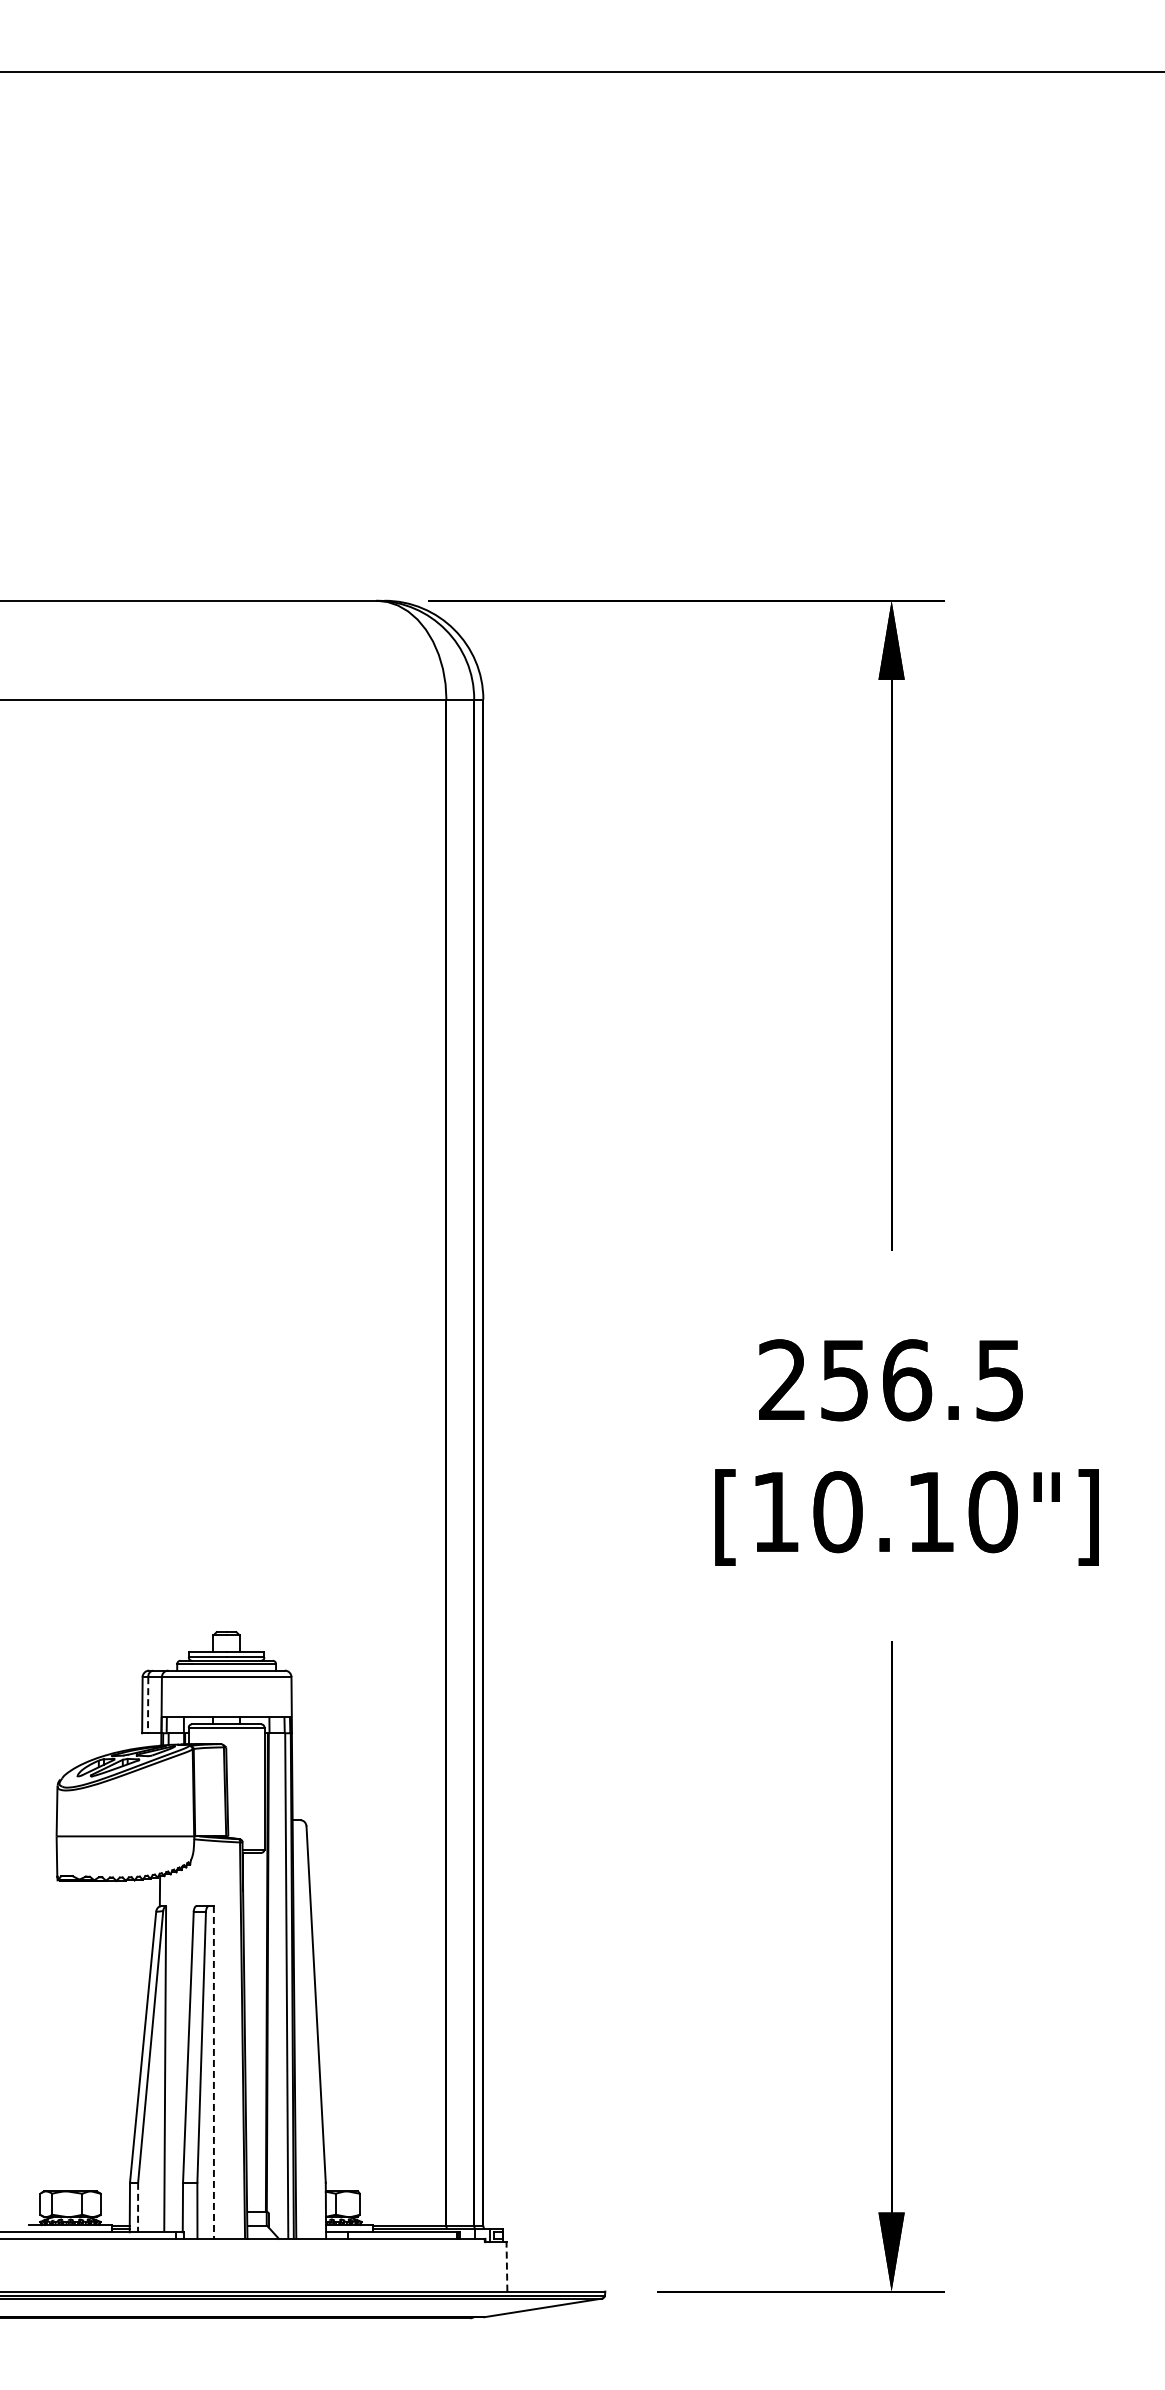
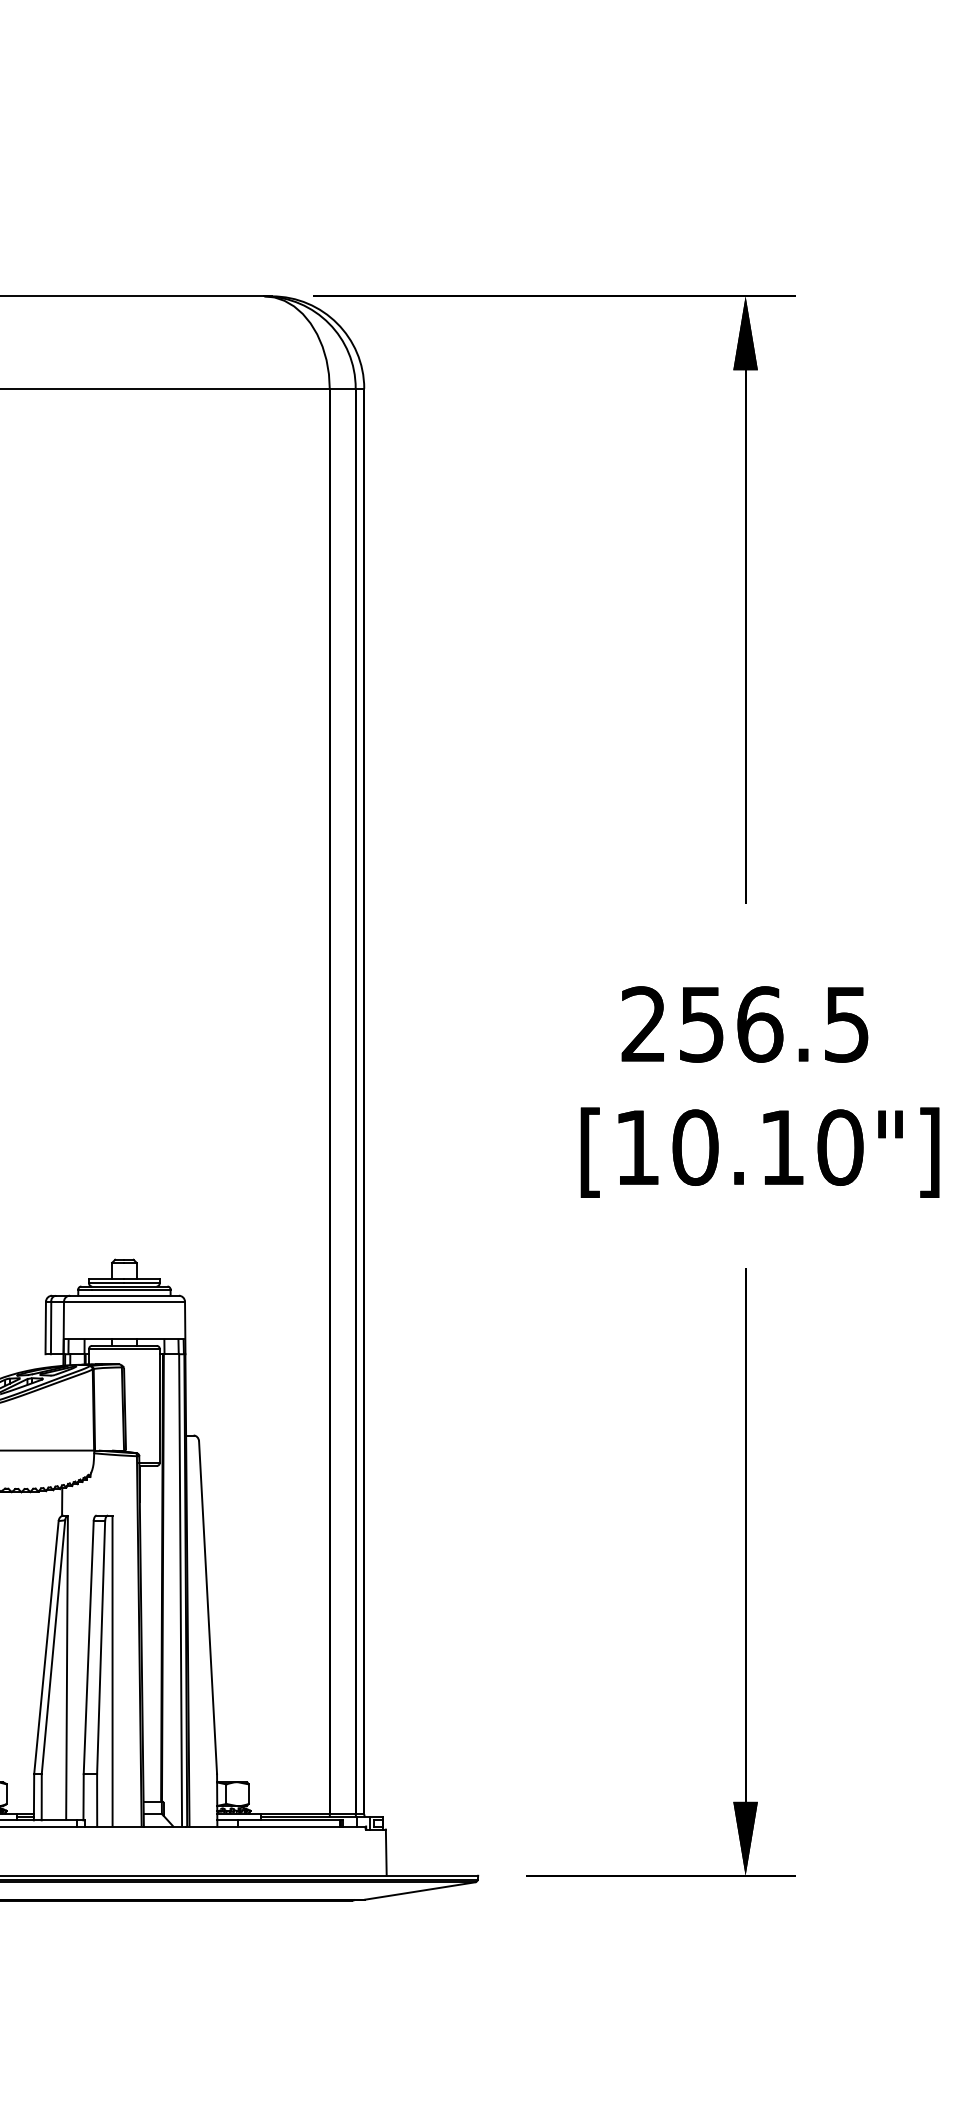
line: (148, 1705) -> (51, 1328), dashed -> solid
line: (213, 2073) -> (112, 1672), dashed -> solid
line: (138, 2207) -> (42, 1797), dashed -> solid
line: (506, 2266) -> (385, 1852), dashed -> solid

